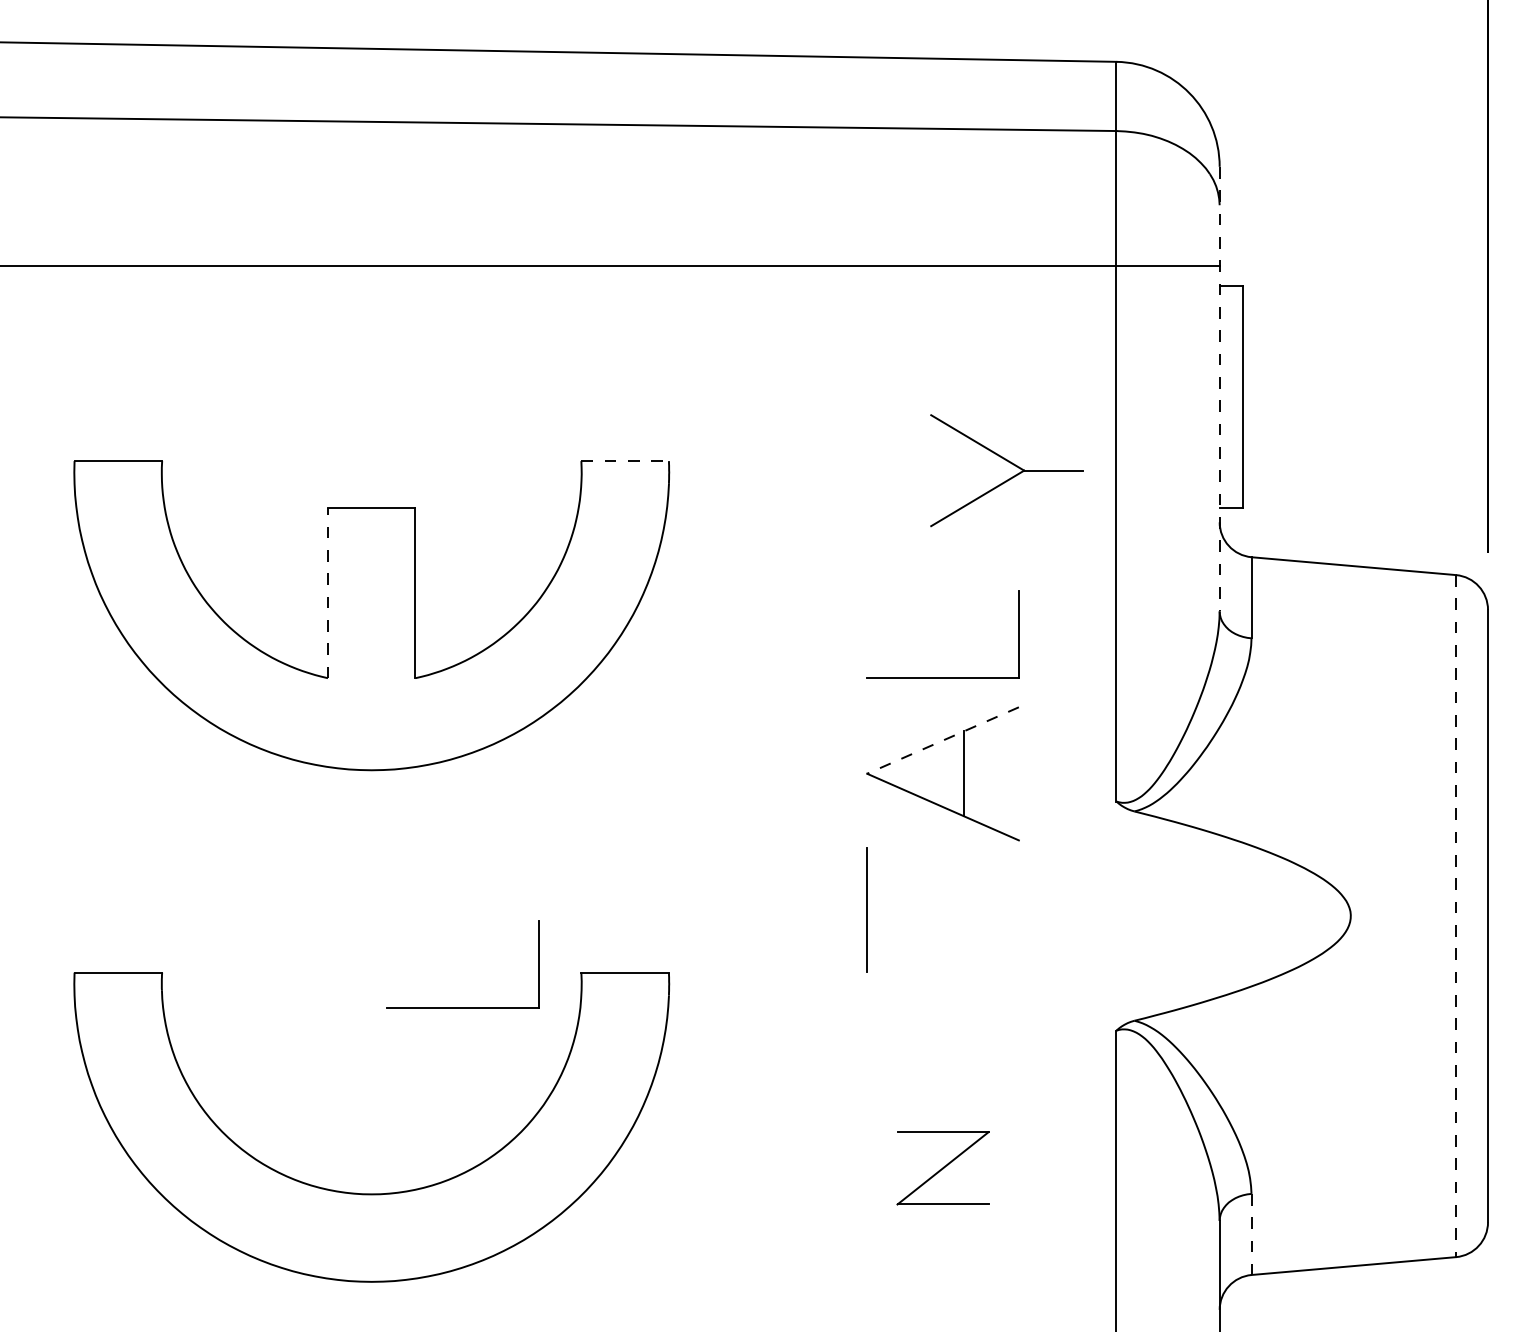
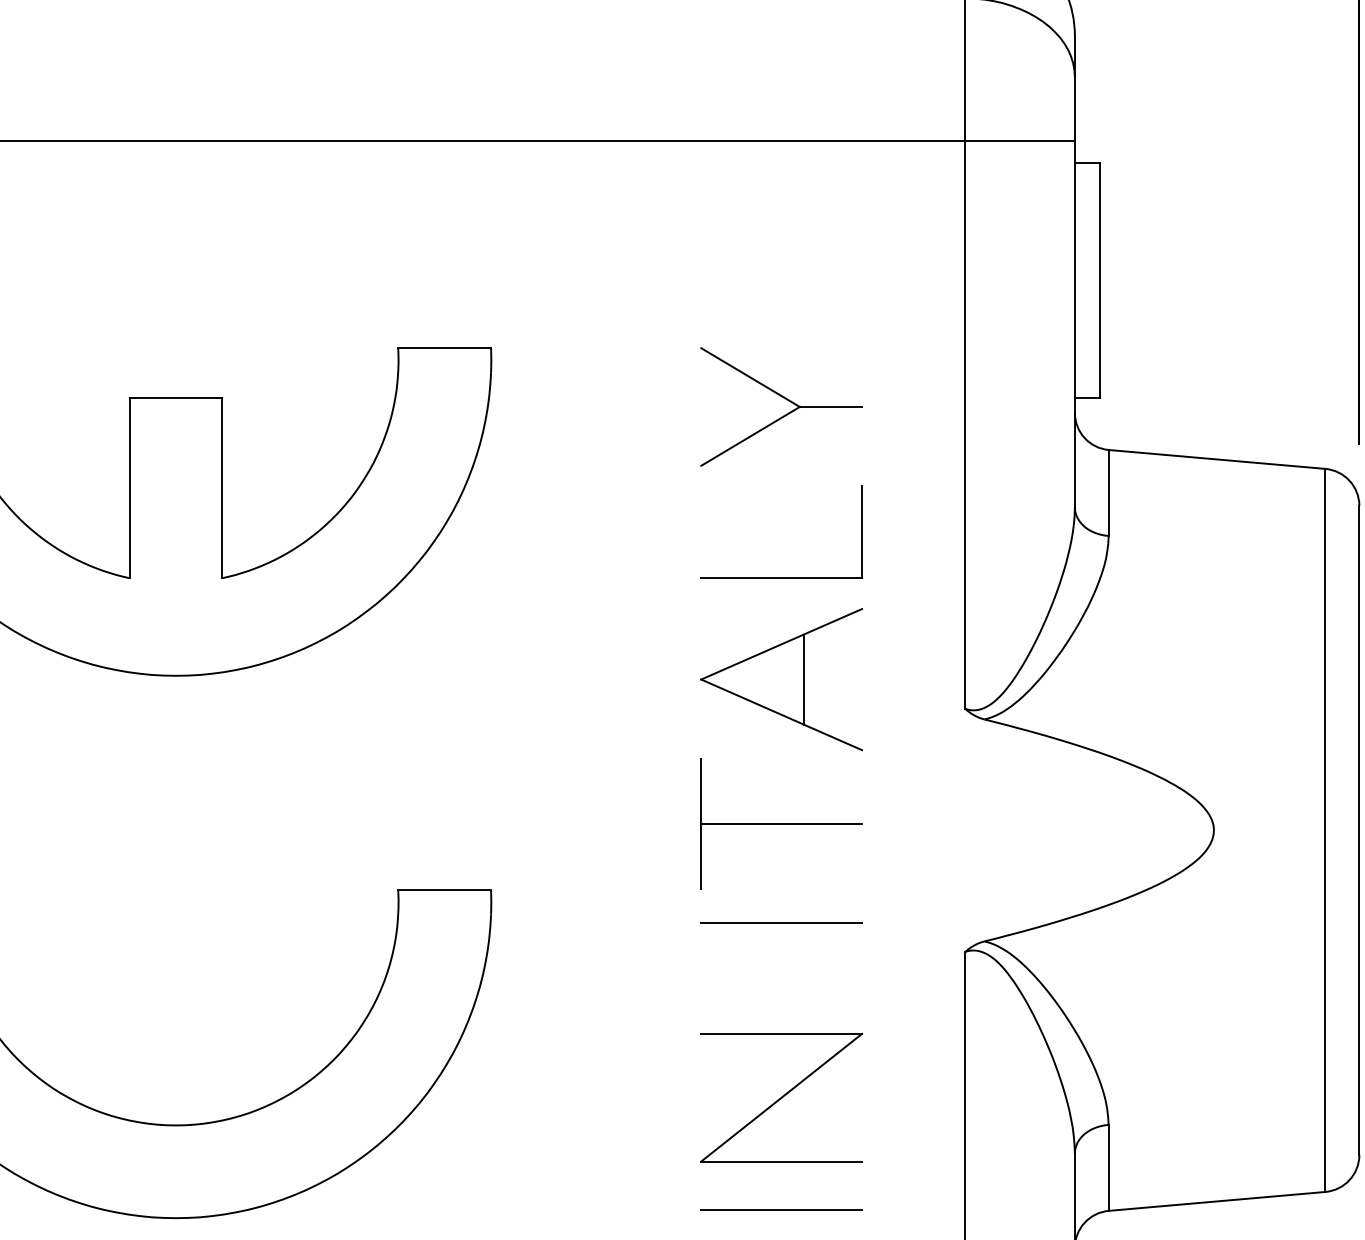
line: (1219, 389) -> (1074, 272), dashed -> solid
line: (625, 461) -> (445, 348), dashed -> solid
part: (1011, 464) -> (786, 400), moved
line: (327, 592) -> (129, 487), dashed -> solid
line: (943, 740) -> (782, 644), dashed -> solid
line: (942, 909) -> (781, 823), added
line: (1456, 916) -> (1325, 830), dashed -> solid
line: (942, 1003) -> (781, 923), added
part: (462, 1007) -> (272, 927), removed
part: (942, 1168) -> (781, 1097), size x1.67
line: (1251, 1234) -> (1108, 1167), dashed -> solid
line: (942, 1273) -> (781, 1209), added

